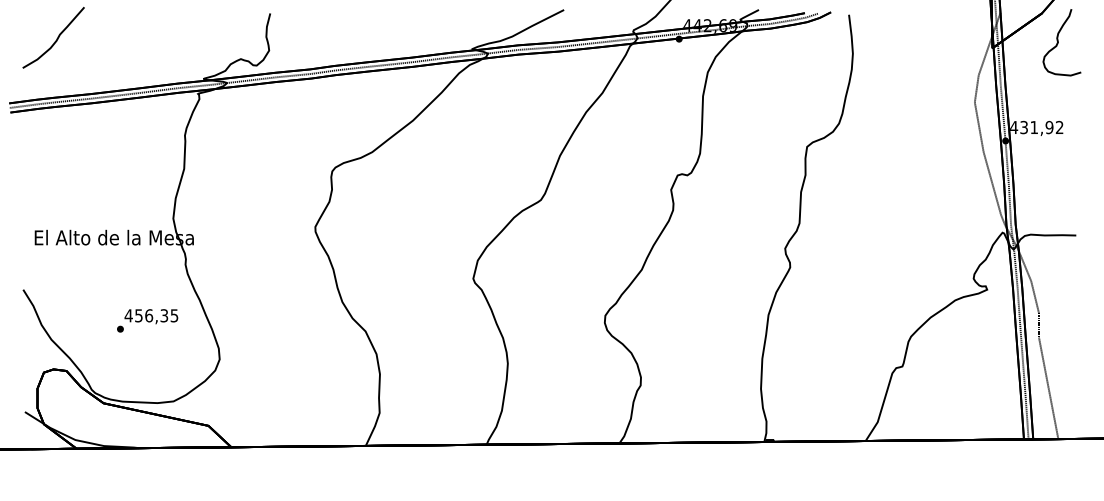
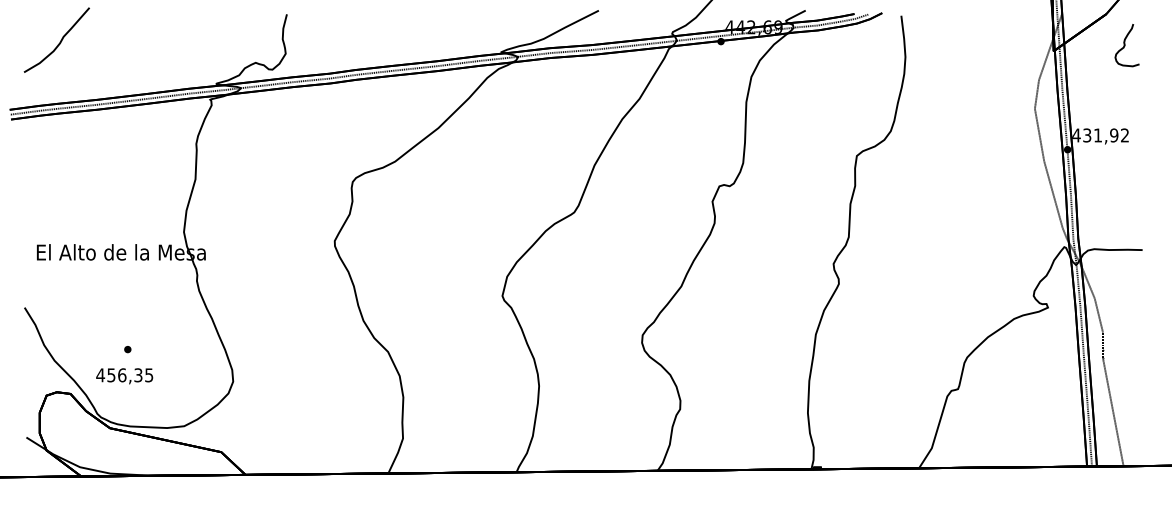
part: (1061, 42) -> (1126, 45), size x0.6
text: (151, 316) -> (124, 376), moved

